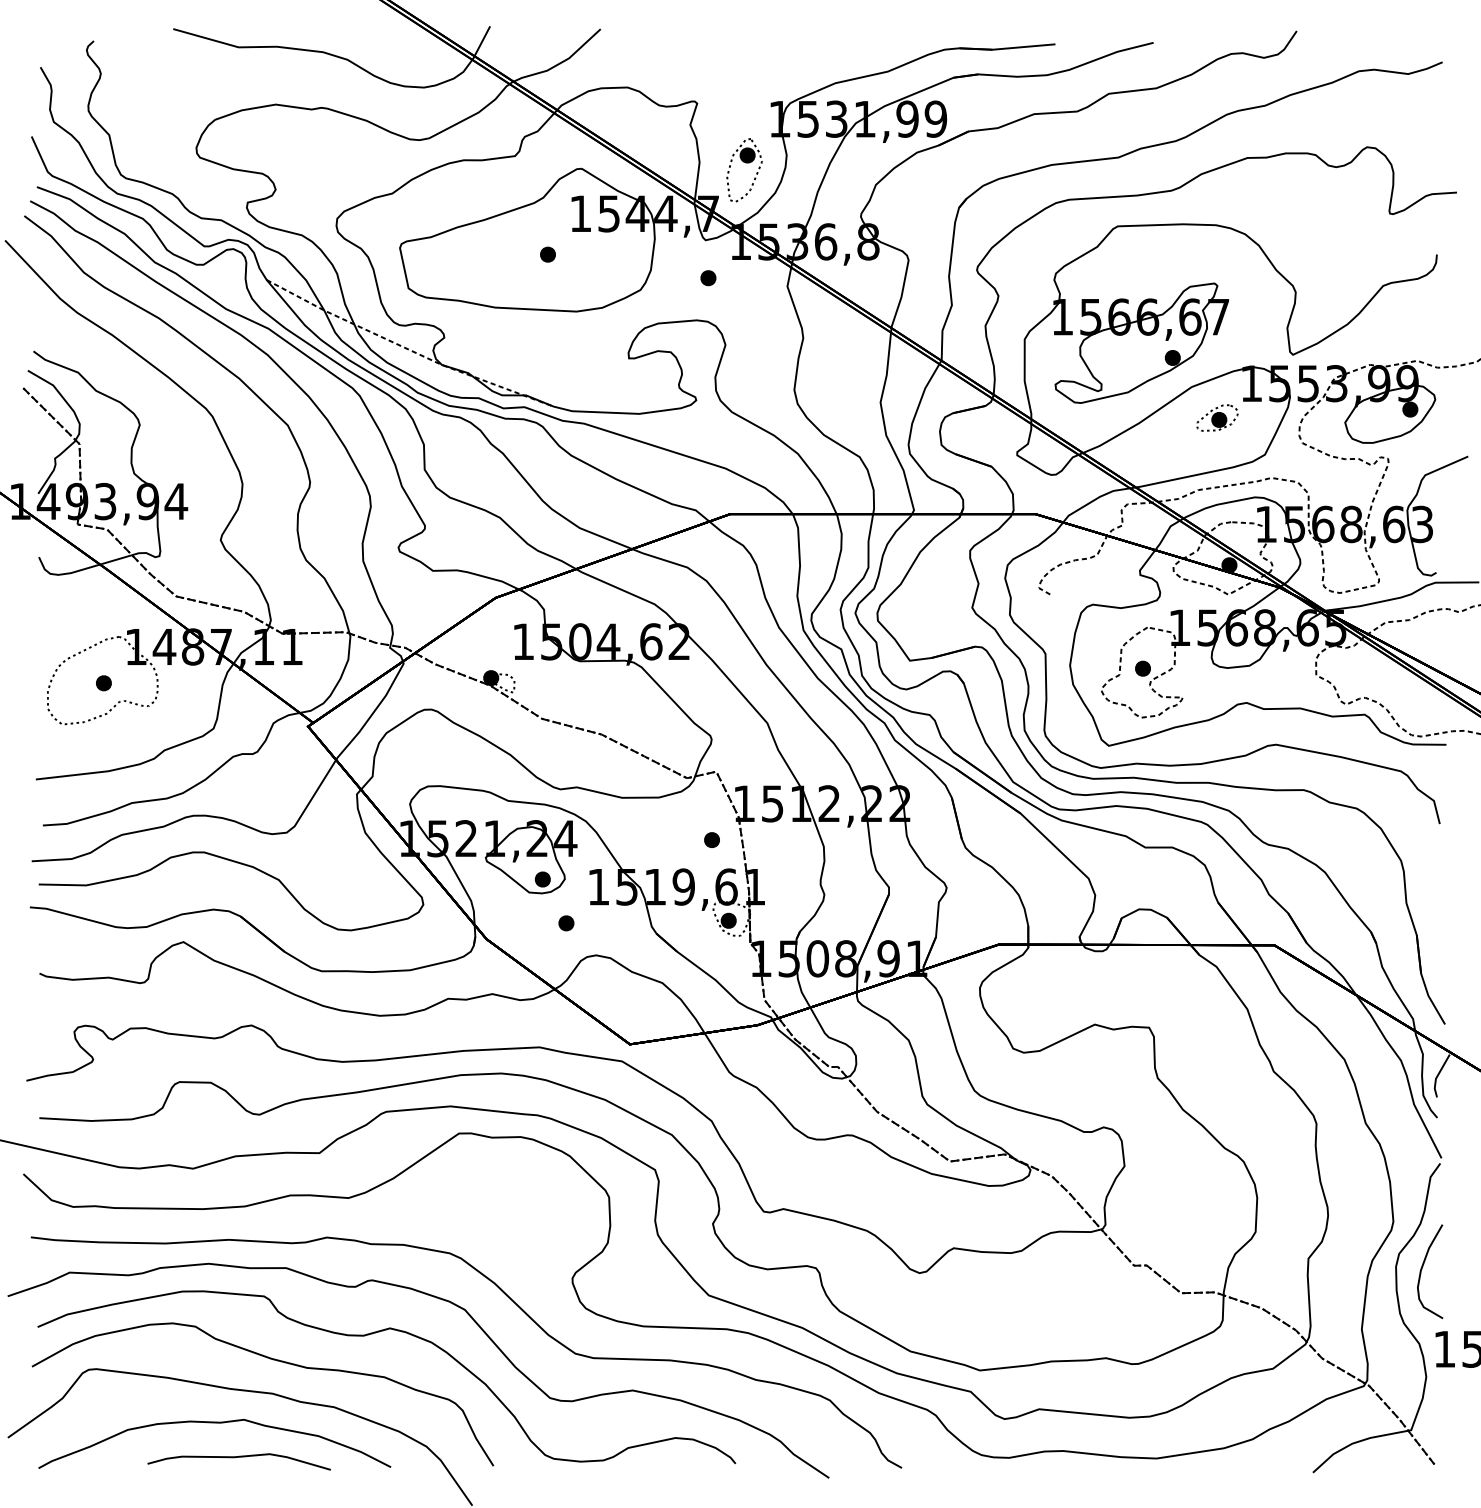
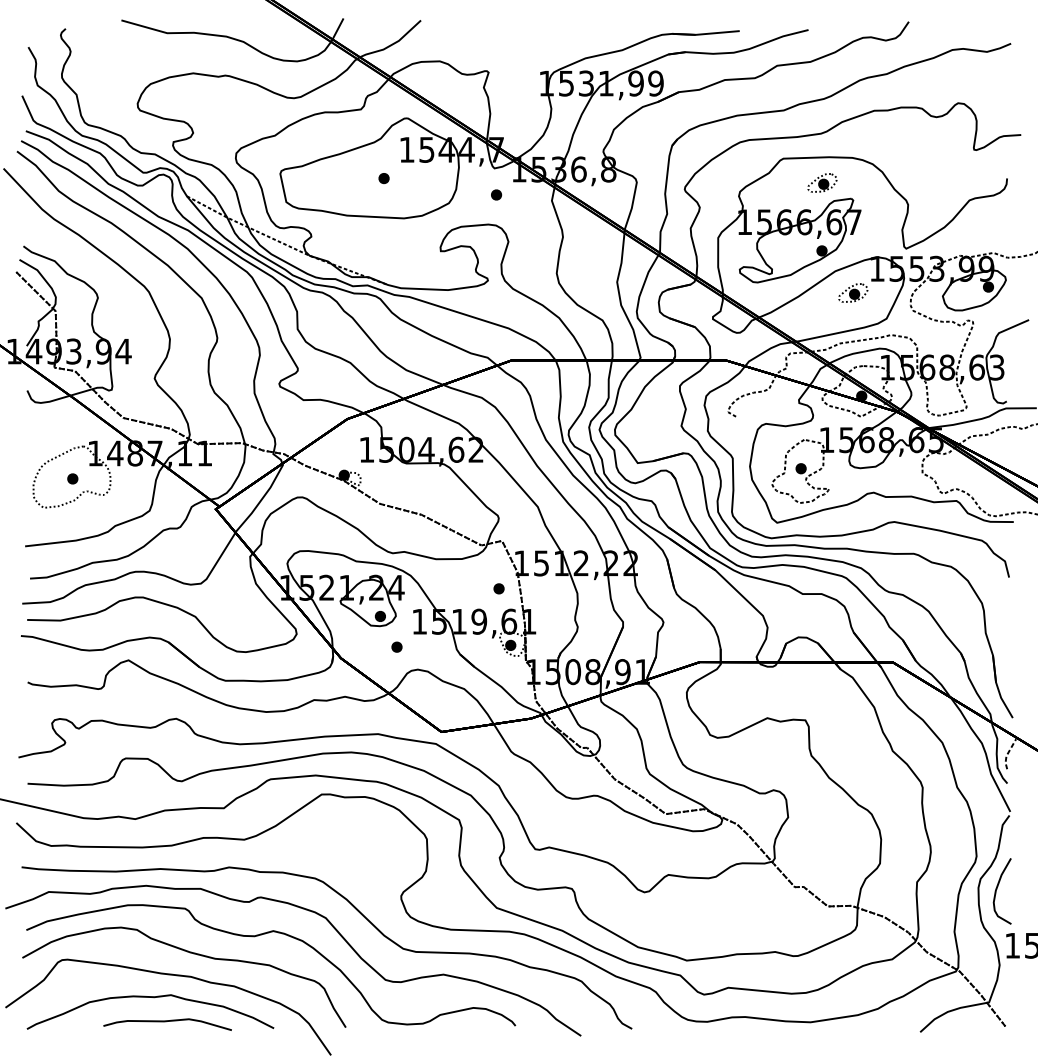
part: (745, 163) -> (522, 114), removed
part: (1173, 260) -> (822, 182), added
line: (1437, 1076) -> (1007, 754), solid -> dashed

